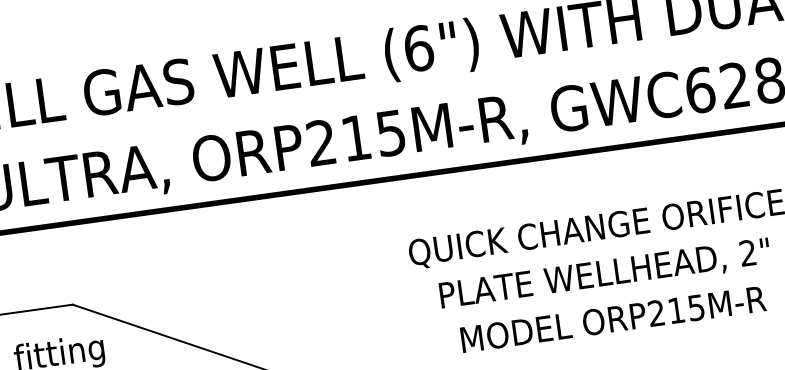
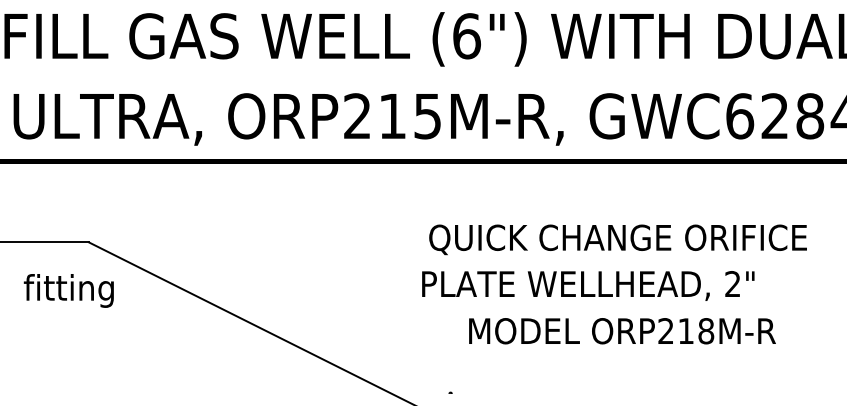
text: (605, 274) -> (588, 285), moved
text: (696, 308) -> (706, 331), ORP215M-R -> ORP218M-R

